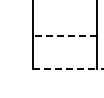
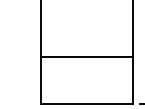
line: (64, 36) -> (86, 57), dashed -> solid
line: (65, 68) -> (87, 103), dashed -> solid

